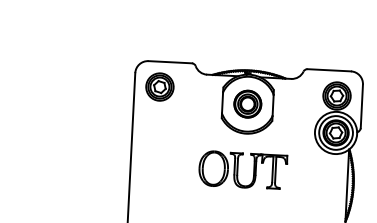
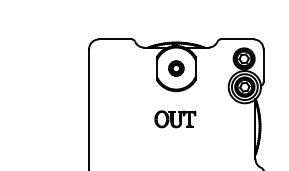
part: (159, 86) -> (108, 58), removed
part: (248, 104) -> (176, 68), size x0.7
part: (243, 170) -> (175, 119), size x0.6

